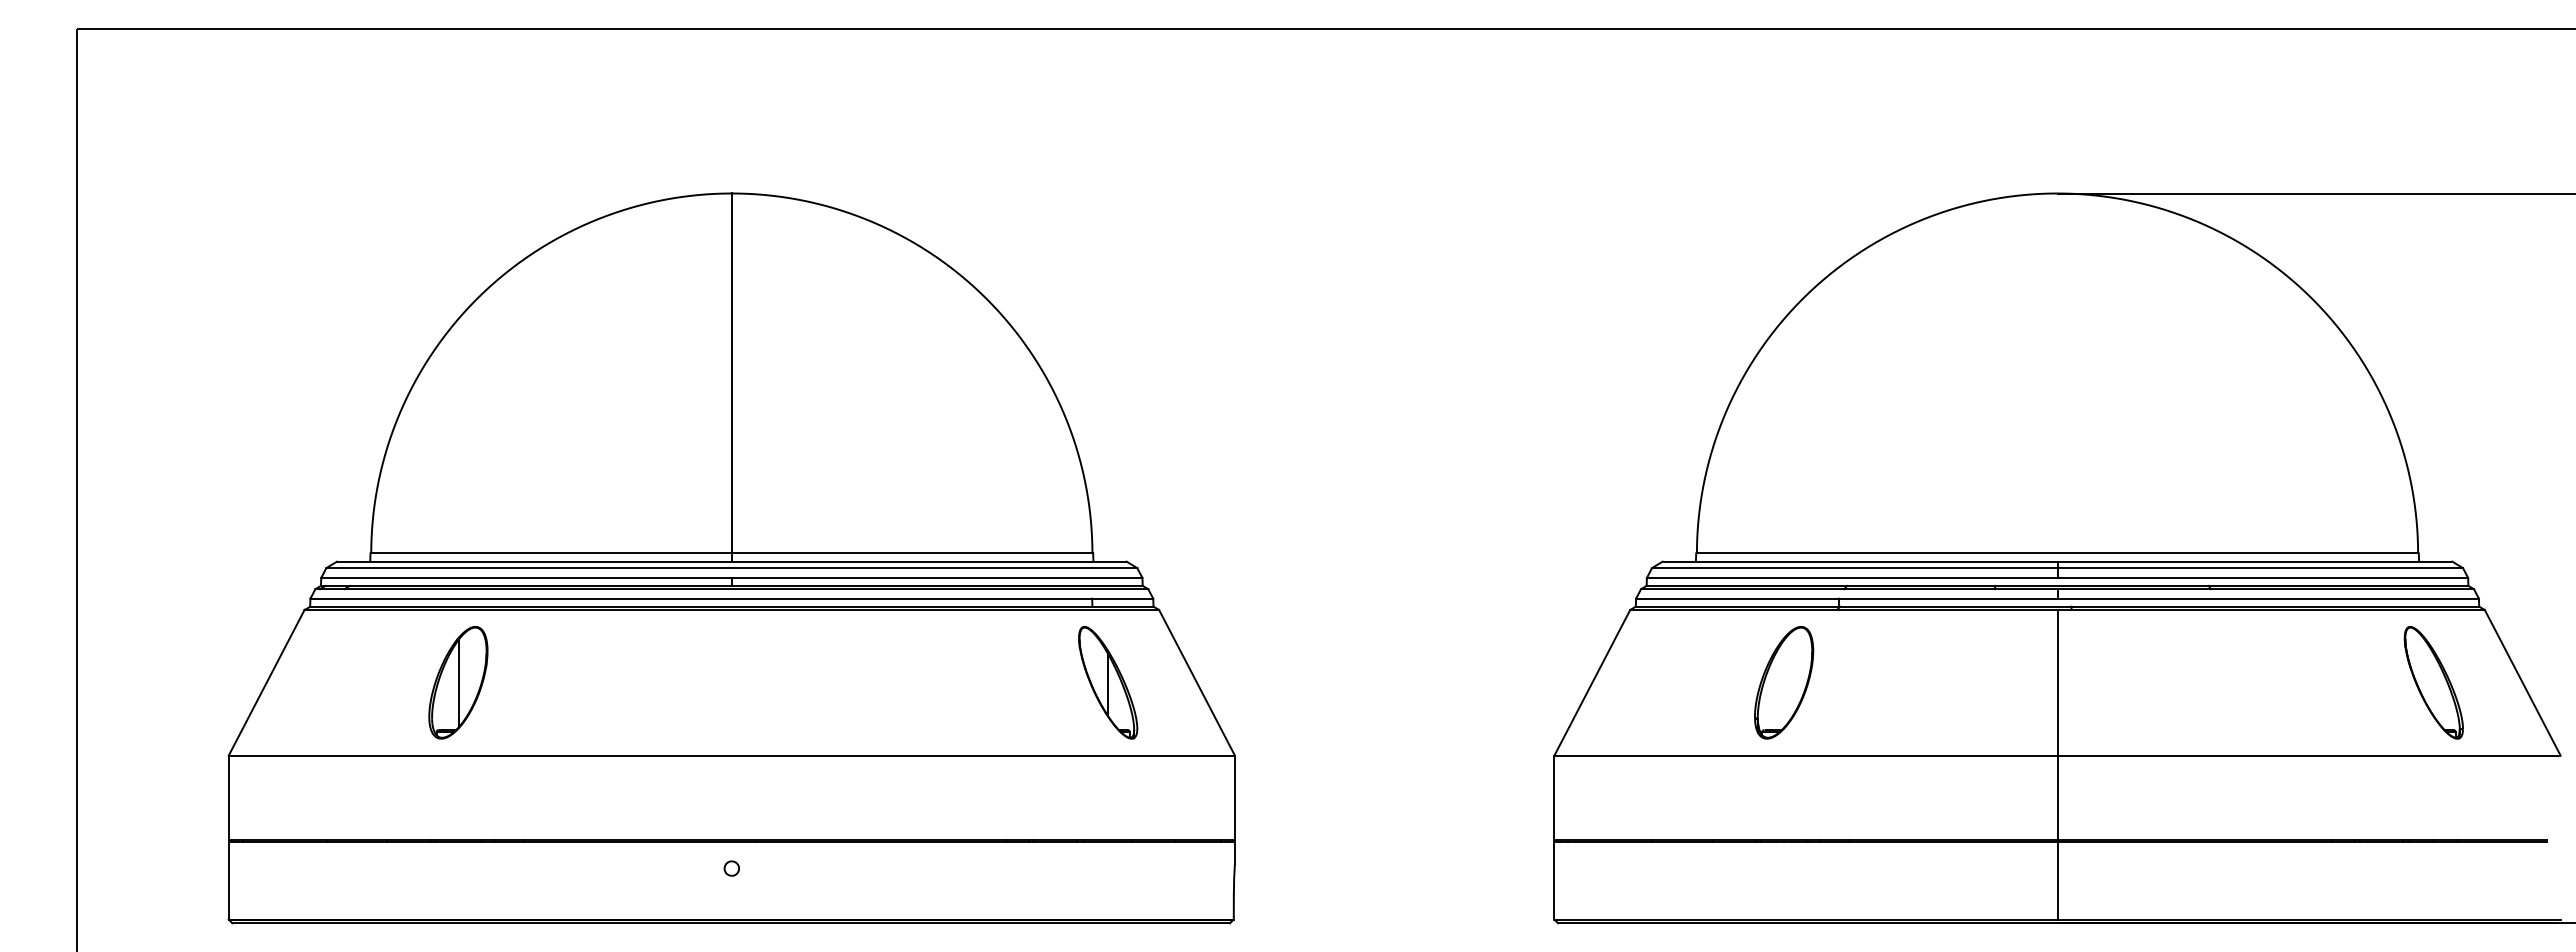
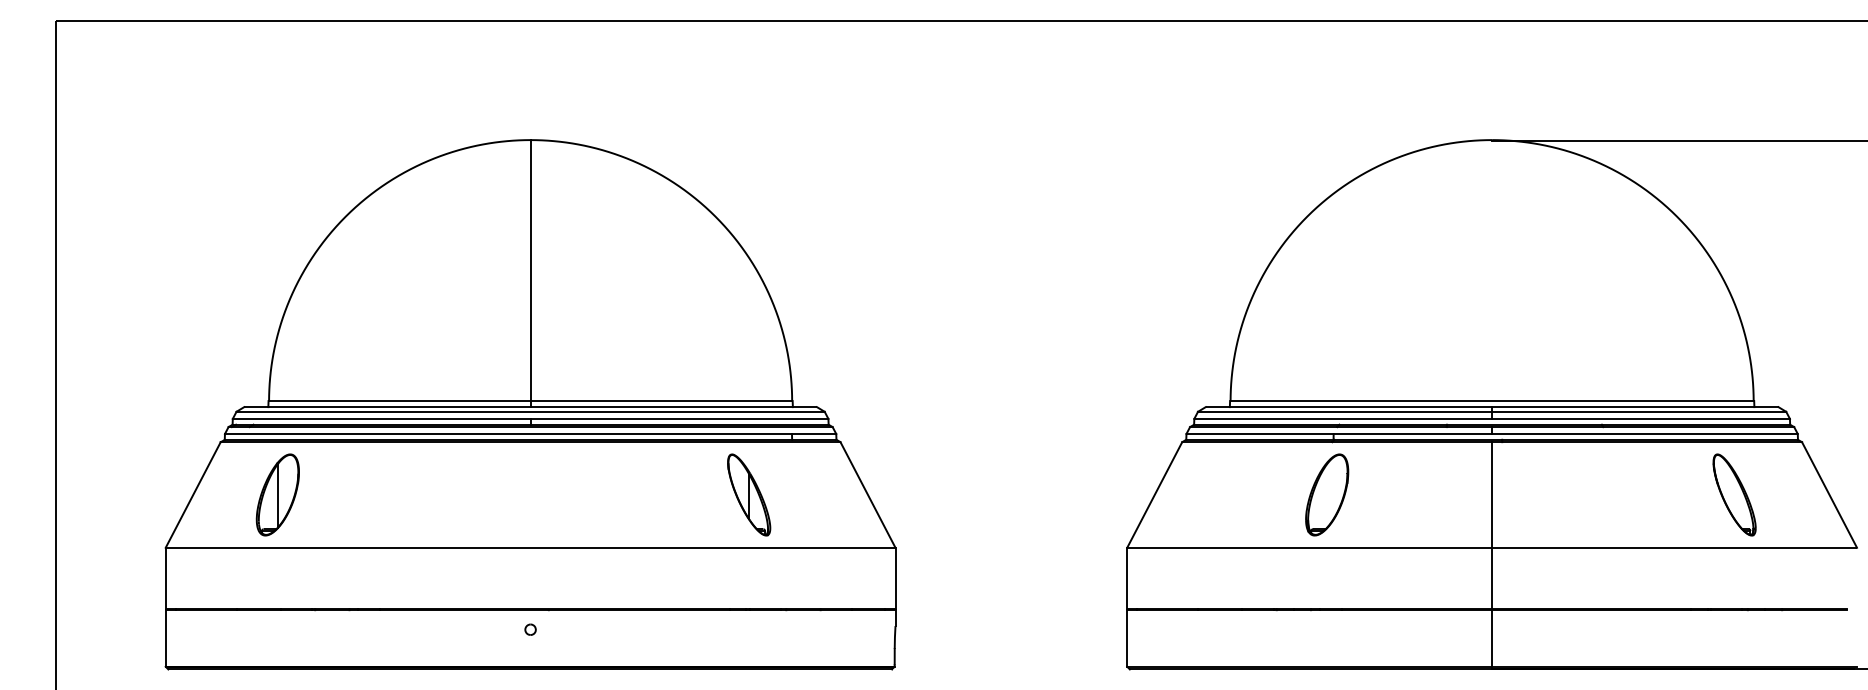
part: (458, 682) -> (277, 494), moved
part: (1108, 682) -> (749, 494), moved
part: (1784, 682) -> (1327, 494), moved
part: (2433, 682) -> (1734, 494), moved

